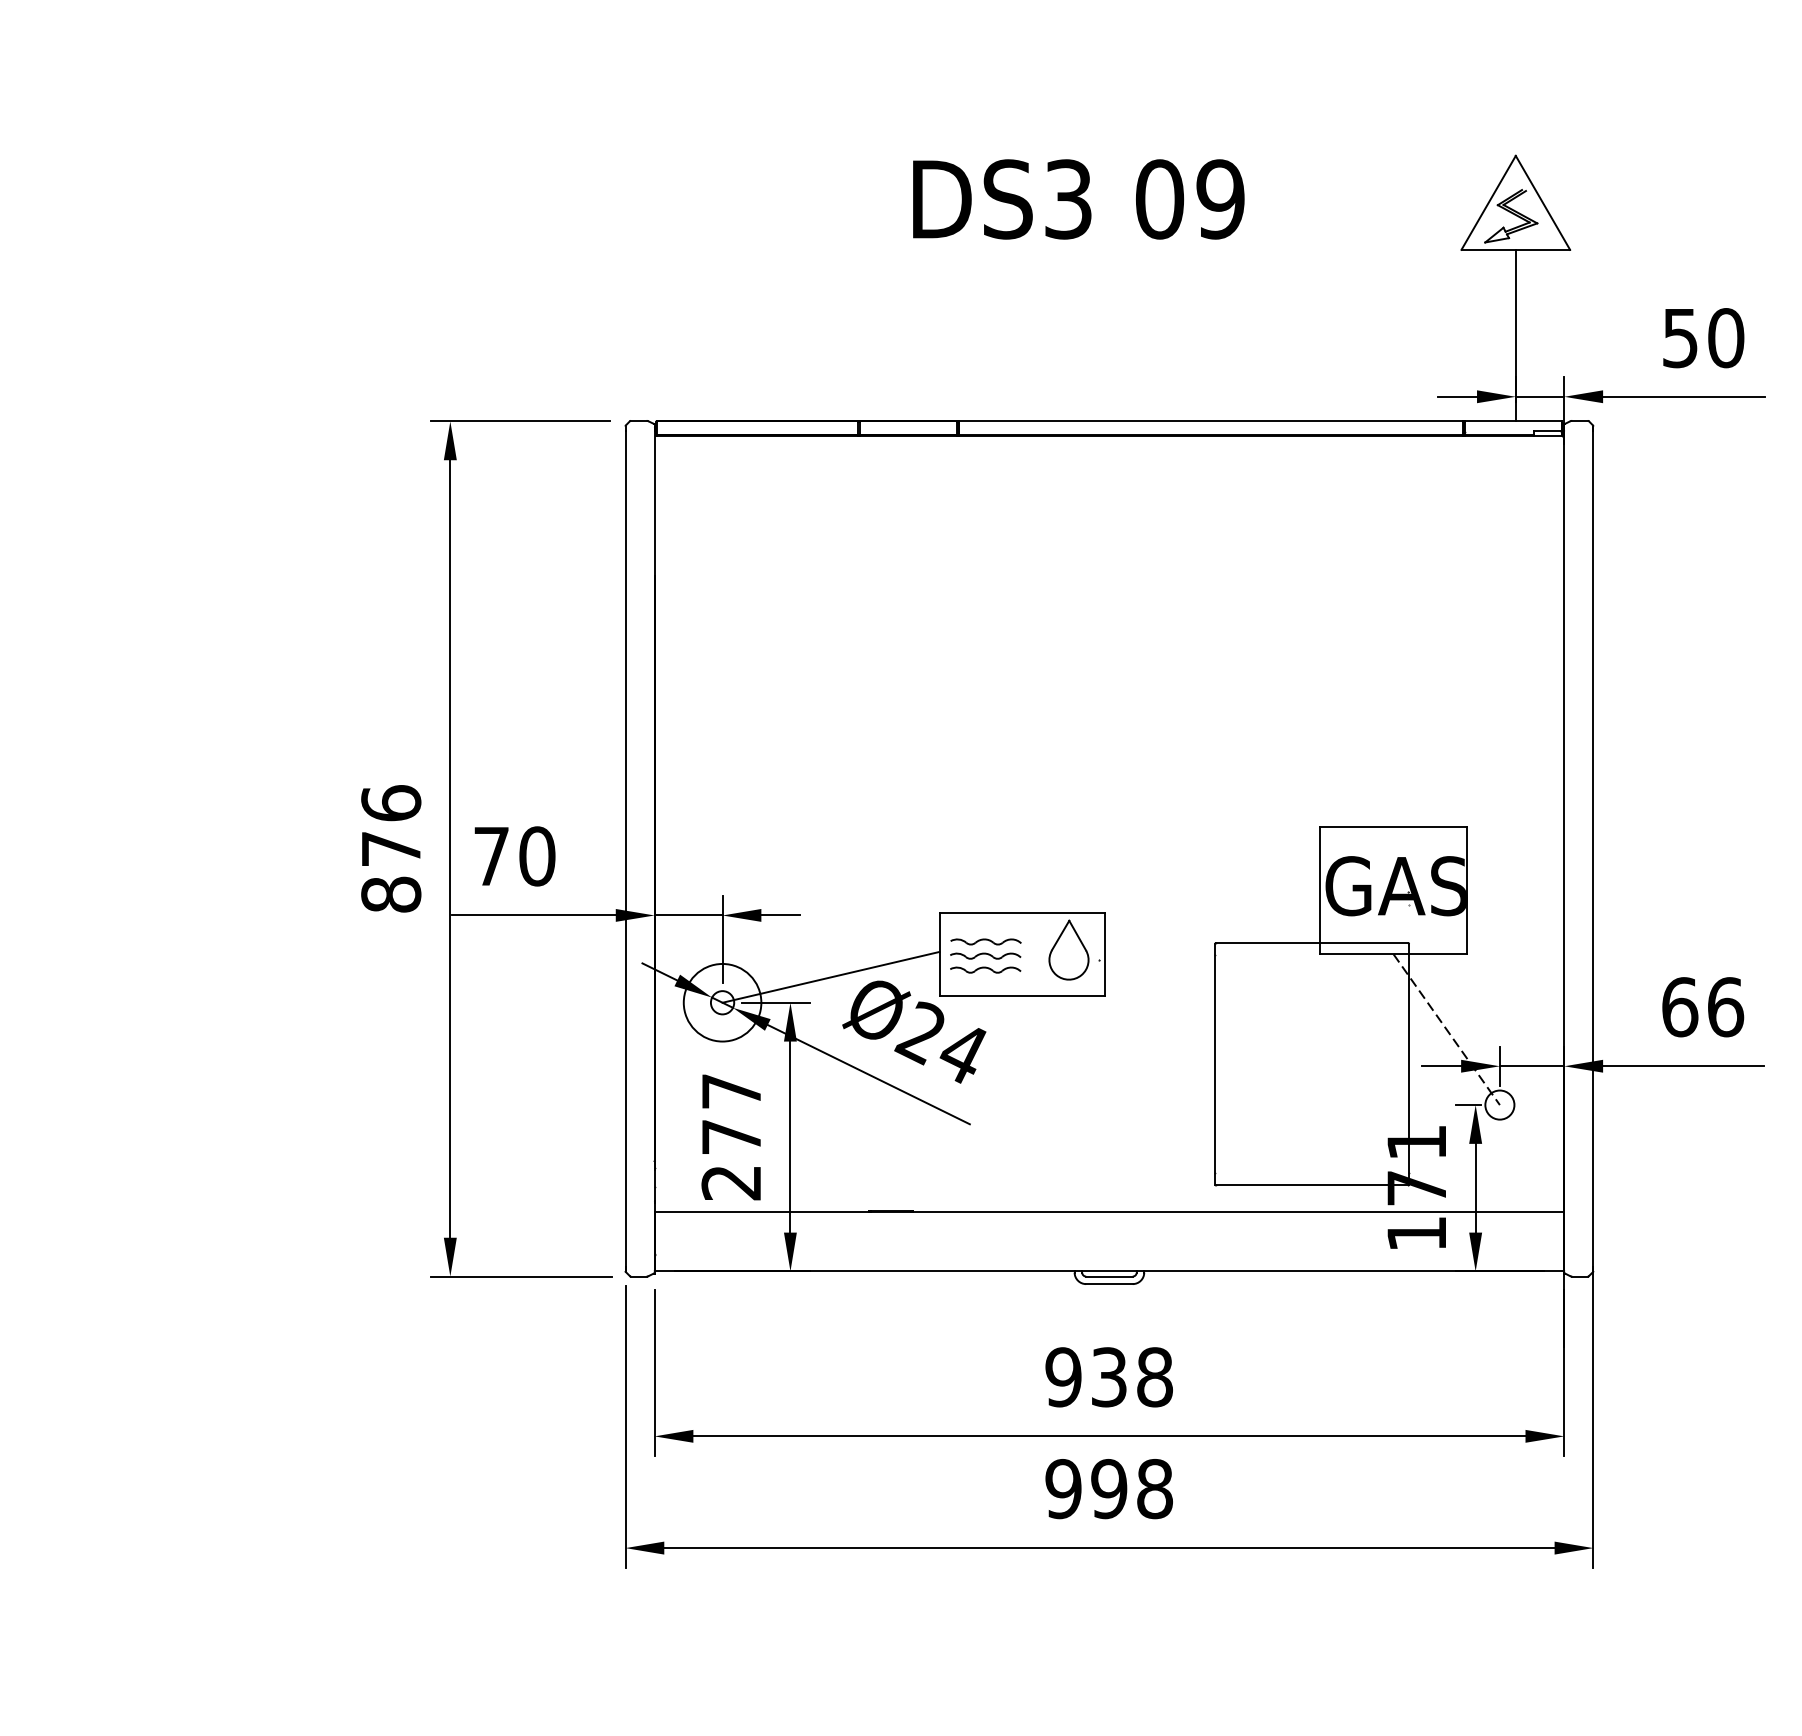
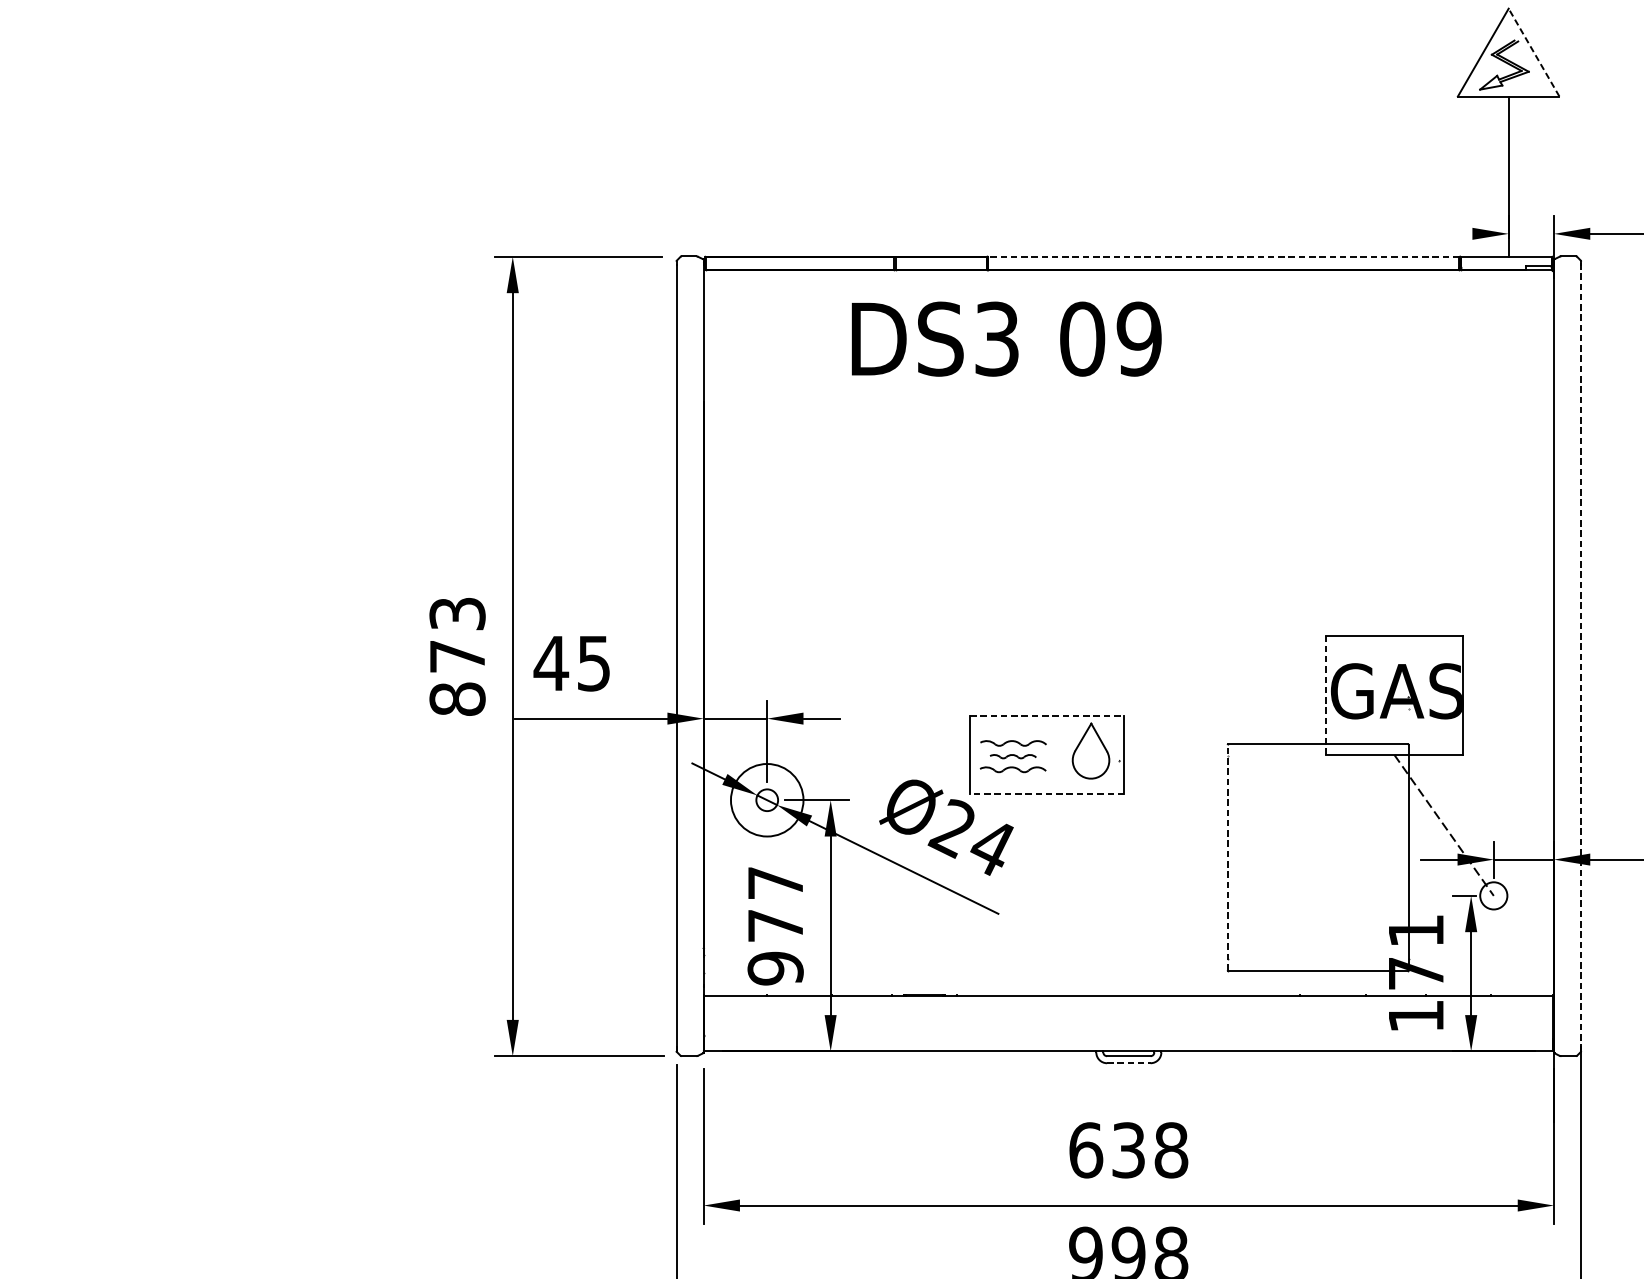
text: (1078, 199) -> (1006, 339), moved
line: (1542, 202) -> (1533, 52), solid -> dashed
line: (1457, 396) -> (1454, 233), removed
line: (1539, 396) -> (1530, 233), removed
line: (1210, 421) -> (1223, 256), solid -> dashed
text: (391, 803) -> (457, 614), 876 -> 873
line: (1593, 848) -> (1581, 656), solid -> dashed
text: (513, 856) -> (571, 663), 70 -> 45
line: (1320, 890) -> (1326, 695), solid -> dashed
line: (1022, 912) -> (1047, 715), solid -> dashed
part: (985, 955) -> (1012, 756), size x0.7
line: (830, 976) -> (868, 775), removed
line: (1022, 995) -> (1047, 793), solid -> dashed
line: (1215, 1063) -> (1227, 857), solid -> dashed
text: (731, 1182) -> (775, 968), 277 -> 977
line: (1109, 1284) -> (1128, 1063), solid -> dashed
text: (1063, 1377) -> (1085, 1150), 938 -> 638

